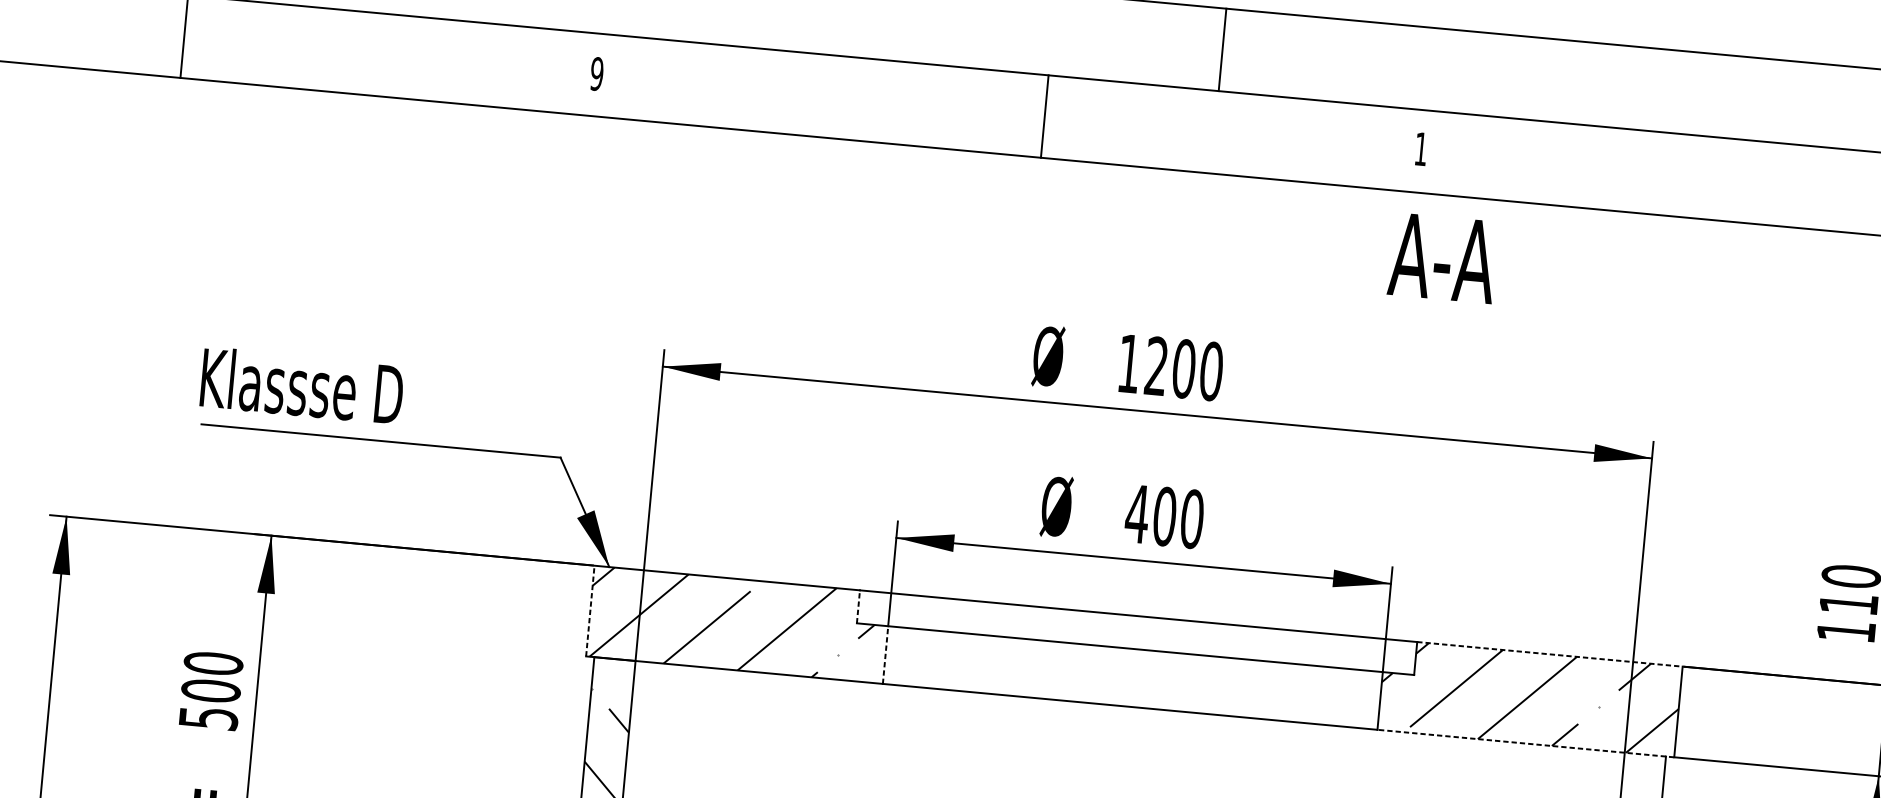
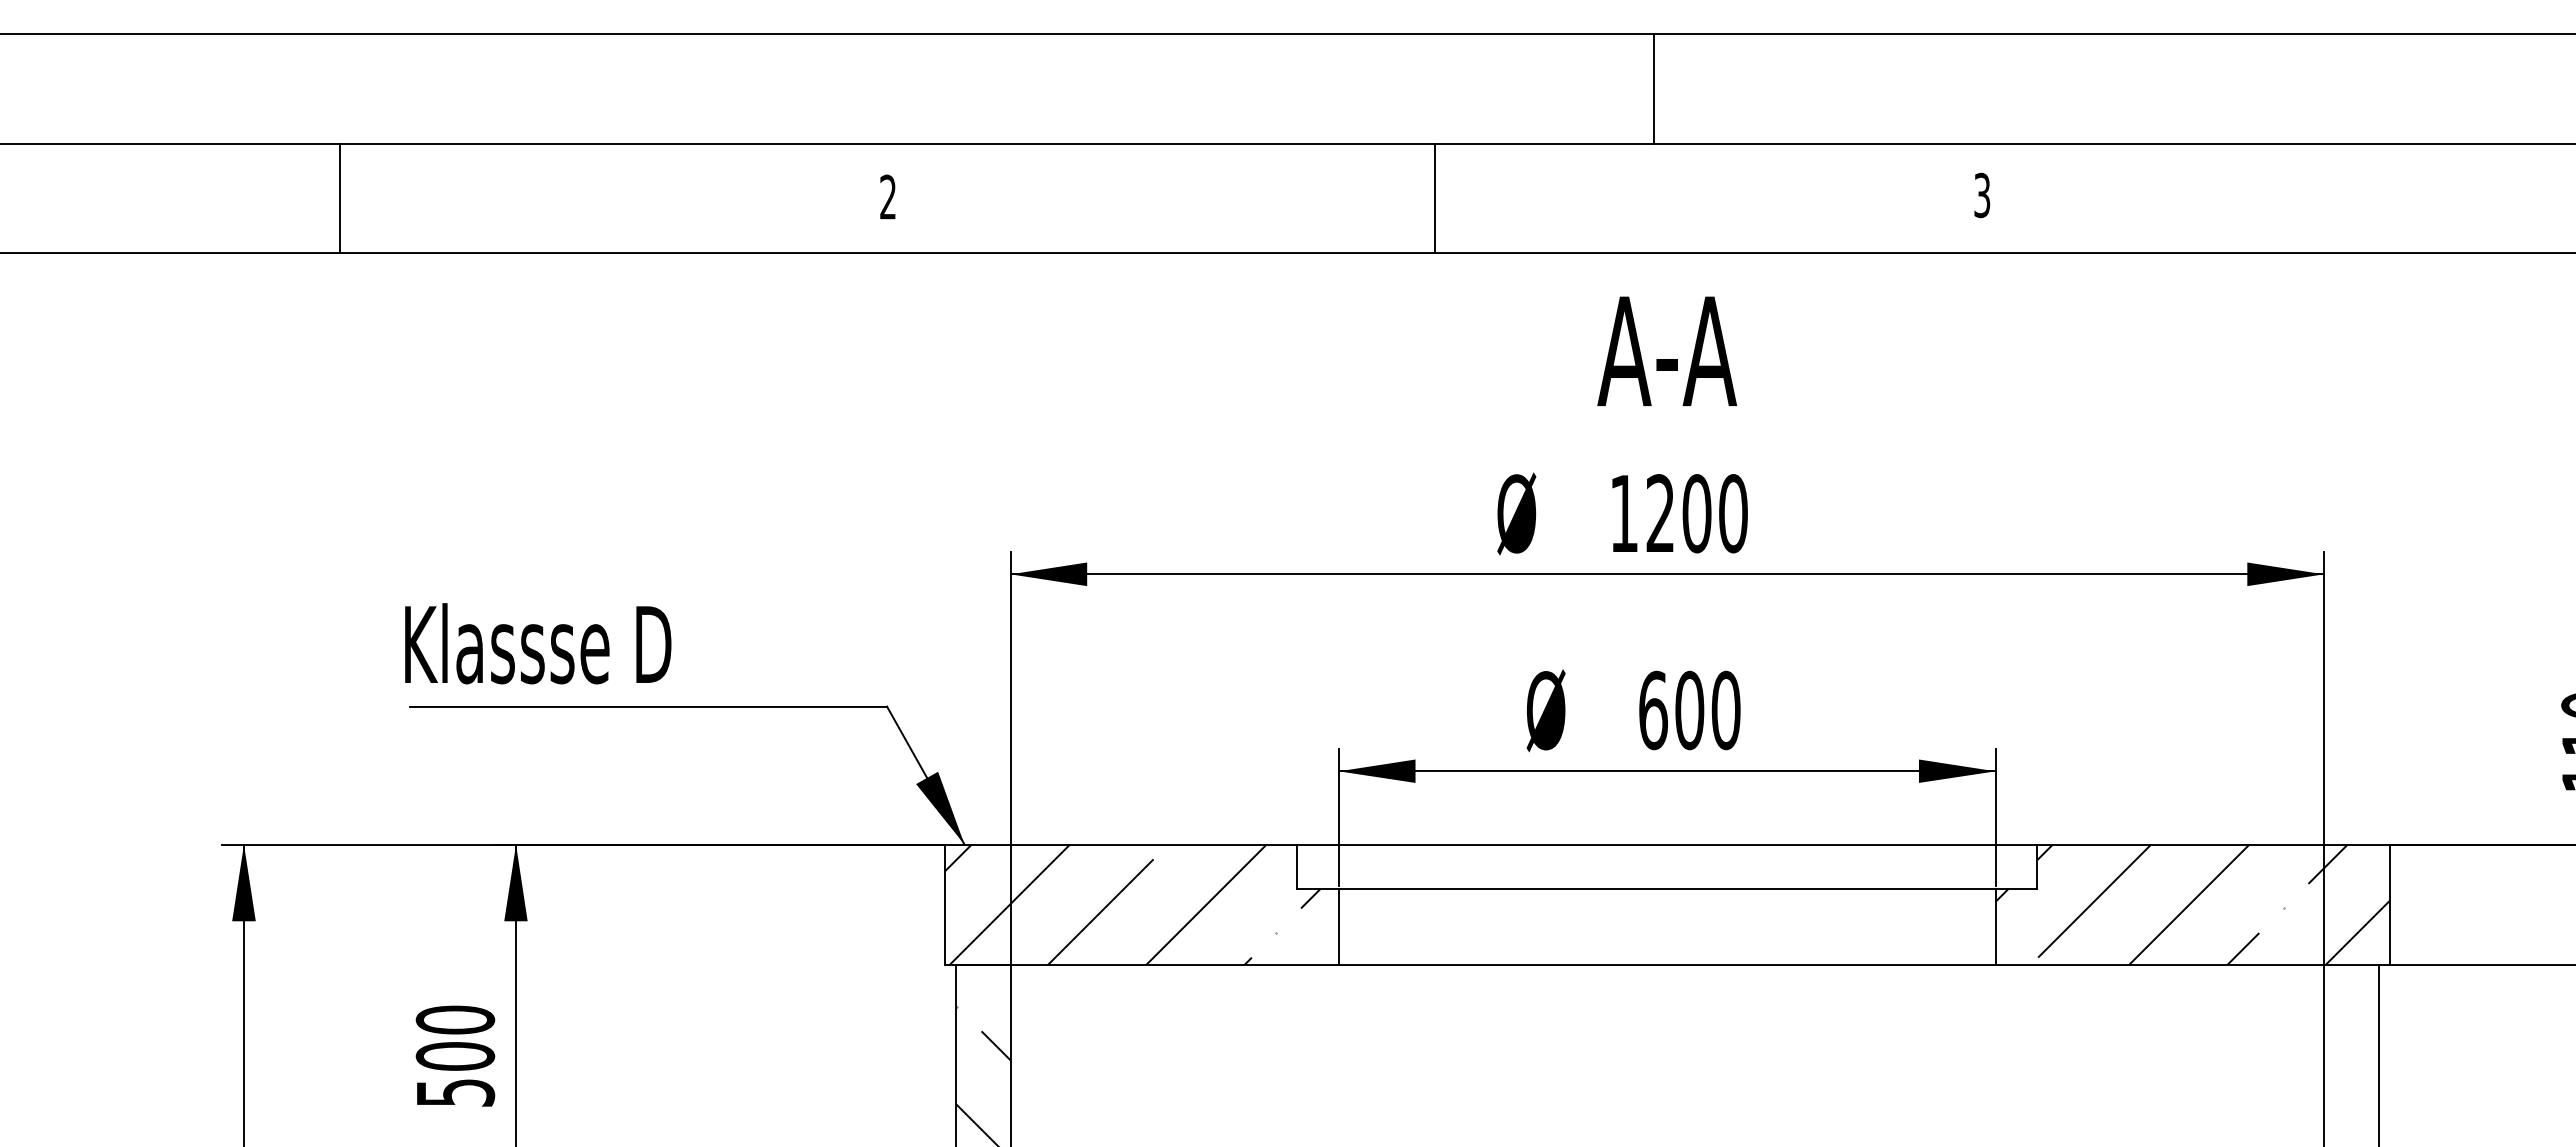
line: (1222, 49) -> (1653, 88), moved
text: (597, 73) -> (888, 196), 9 -> 2
line: (1044, 116) -> (1434, 198), moved
text: (1421, 149) -> (1982, 195), 1 -> 3
text: (1442, 257) -> (1666, 350), moved
text: (1137, 514) -> (1653, 710), 400 -> 600
line: (858, 606) -> (1297, 866), dashed -> solid
line: (590, 610) -> (944, 904), dashed -> solid
line: (885, 654) -> (1338, 926), dashed -> solid
line: (1549, 654) -> (2213, 844), dashed -> solid
line: (1525, 743) -> (2192, 965), dashed -> solid

